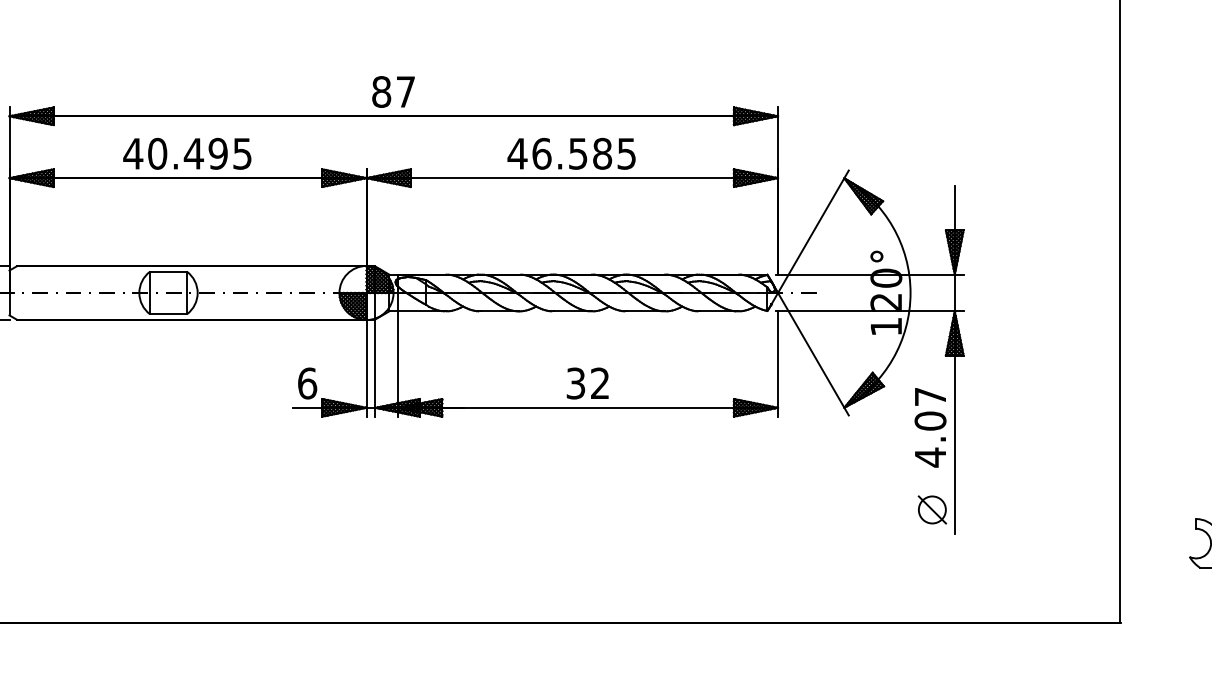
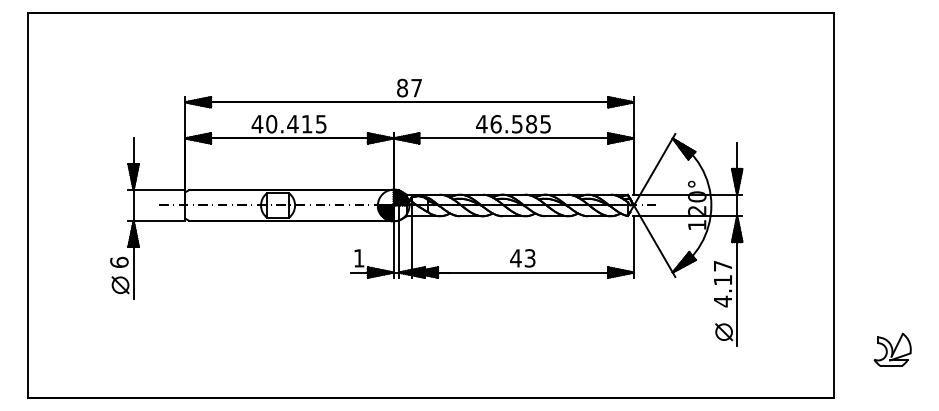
text: (217, 154) -> (306, 124), 40.495 -> 40.415
text: (306, 383) -> (358, 258), 6 -> 1
text: (587, 383) -> (522, 258), 32 -> 43
text: (929, 419) -> (722, 279), 4.07 -> 4.17

